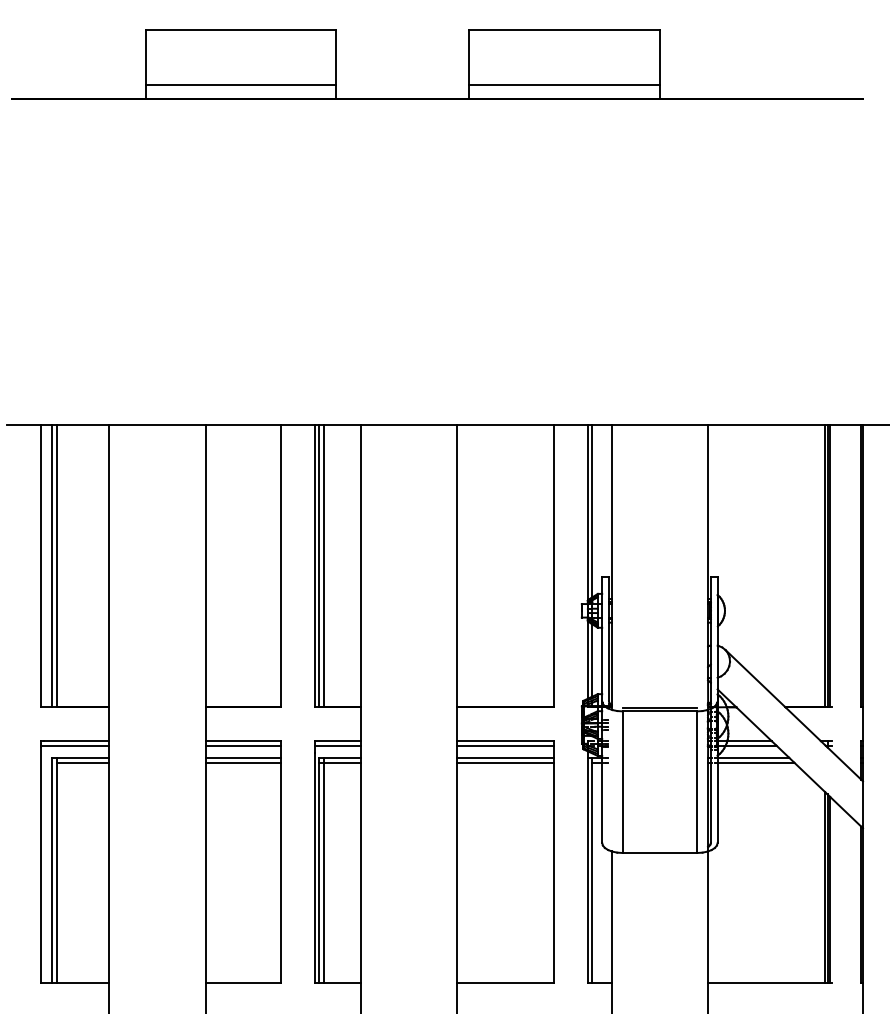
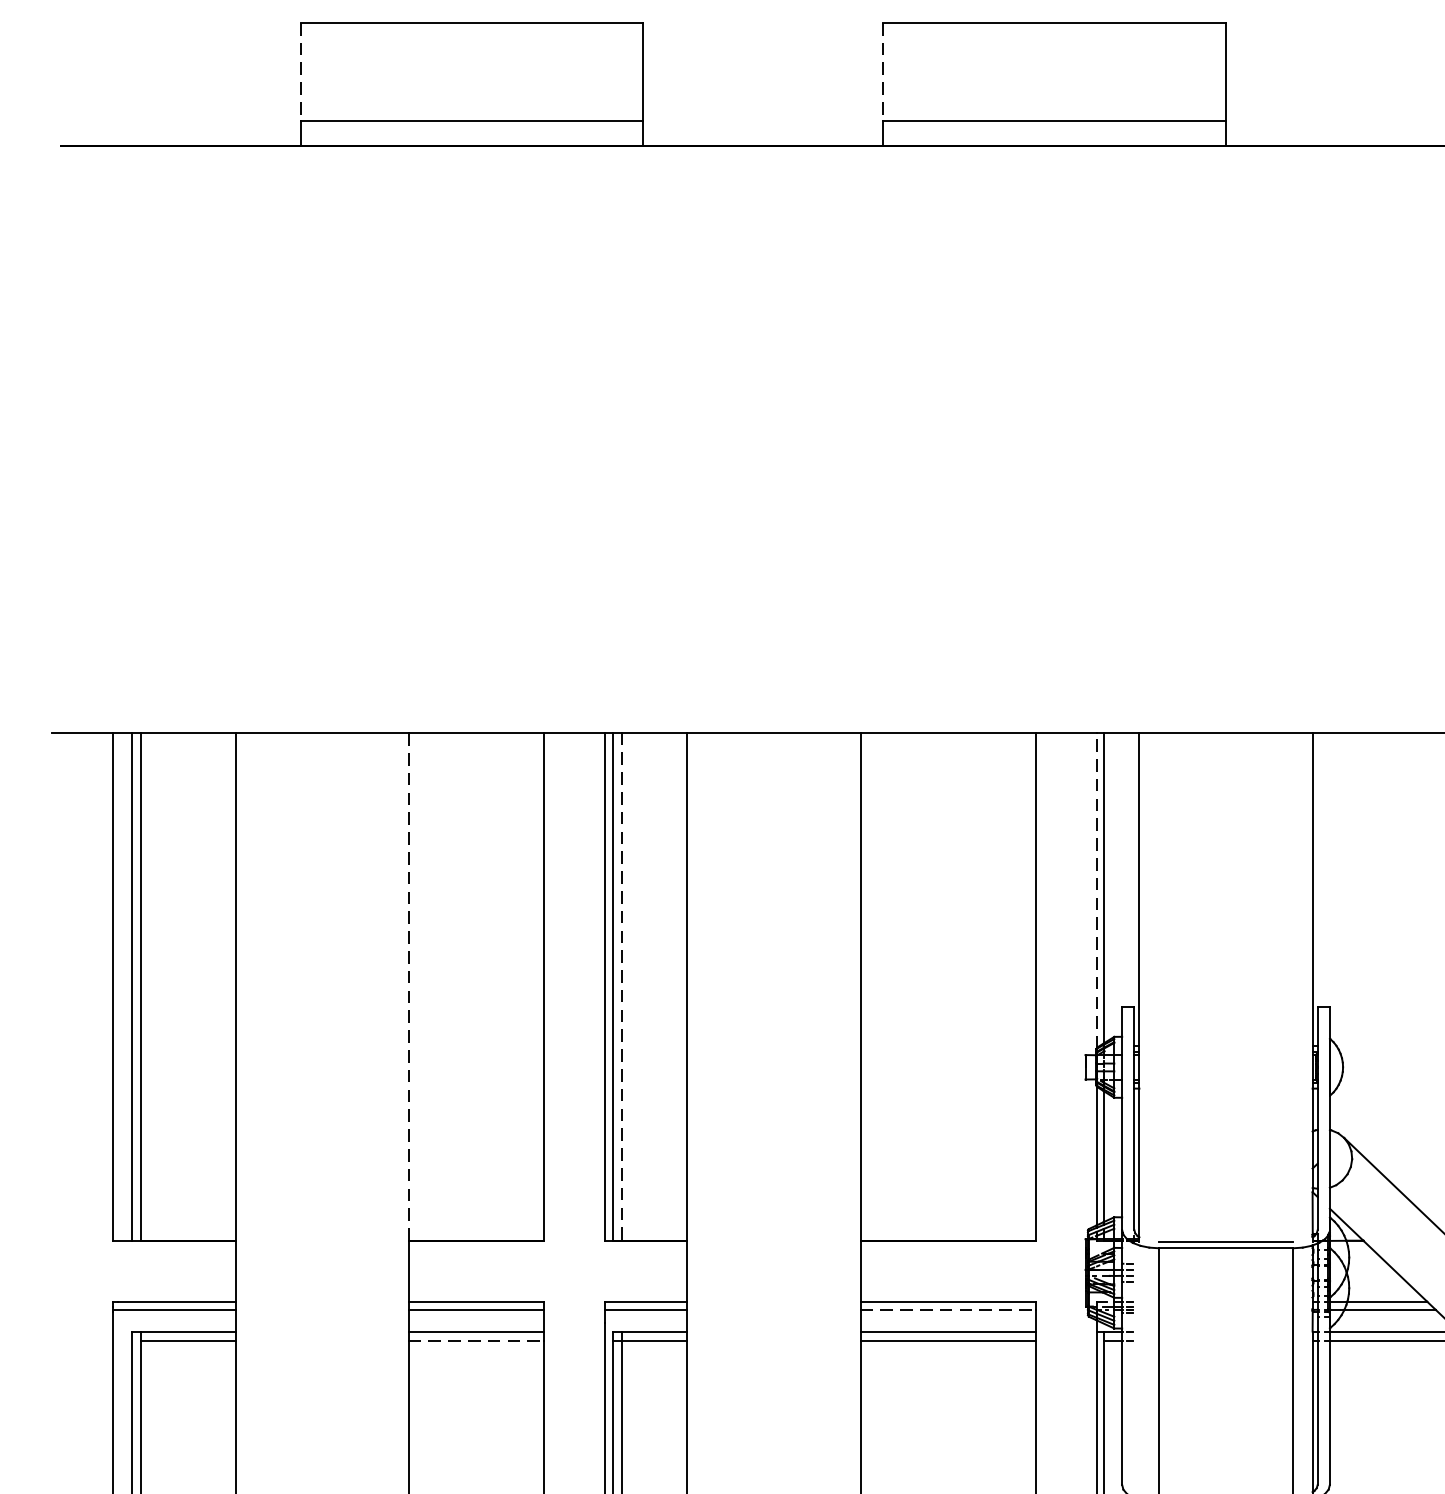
line: (145, 58) -> (300, 73), solid -> dashed
line: (469, 58) -> (883, 73), solid -> dashed
line: (587, 512) -> (1095, 890), solid -> dashed
line: (205, 565) -> (408, 985), solid -> dashed
line: (324, 566) -> (622, 987), solid -> dashed
line: (505, 745) -> (948, 1309), solid -> dashed
line: (243, 762) -> (476, 1340), solid -> dashed

